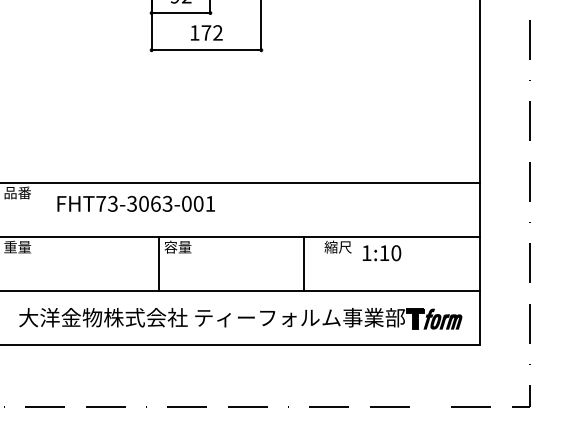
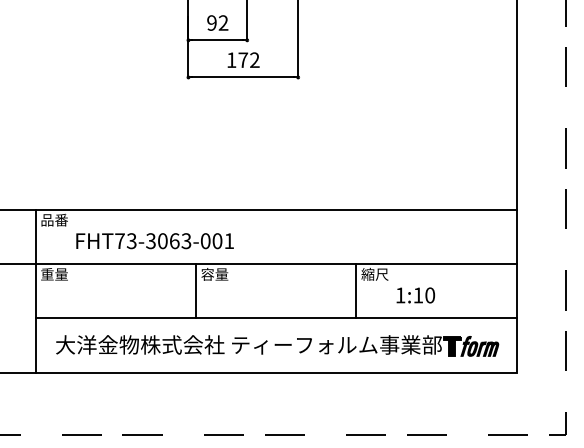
text: (135, 204) -> (154, 241), moved
text: (381, 253) -> (415, 295), moved
line: (303, 264) -> (356, 291), moved

